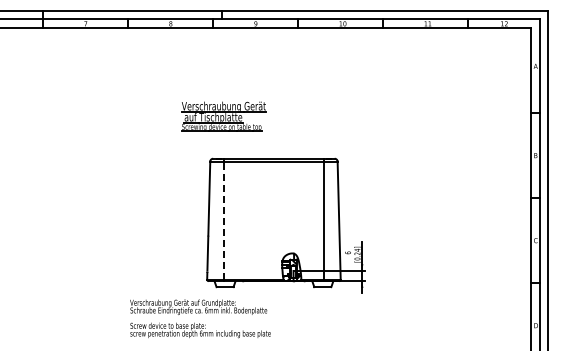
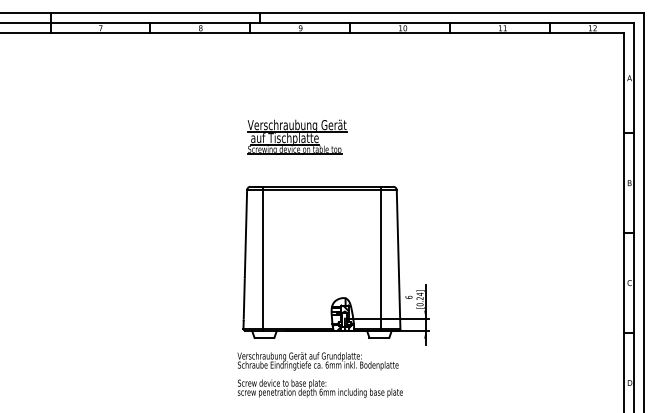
part: (223, 116) -> (296, 137), moved
line: (223, 220) -> (262, 259), dashed -> solid
text: (200, 318) -> (320, 374), moved

